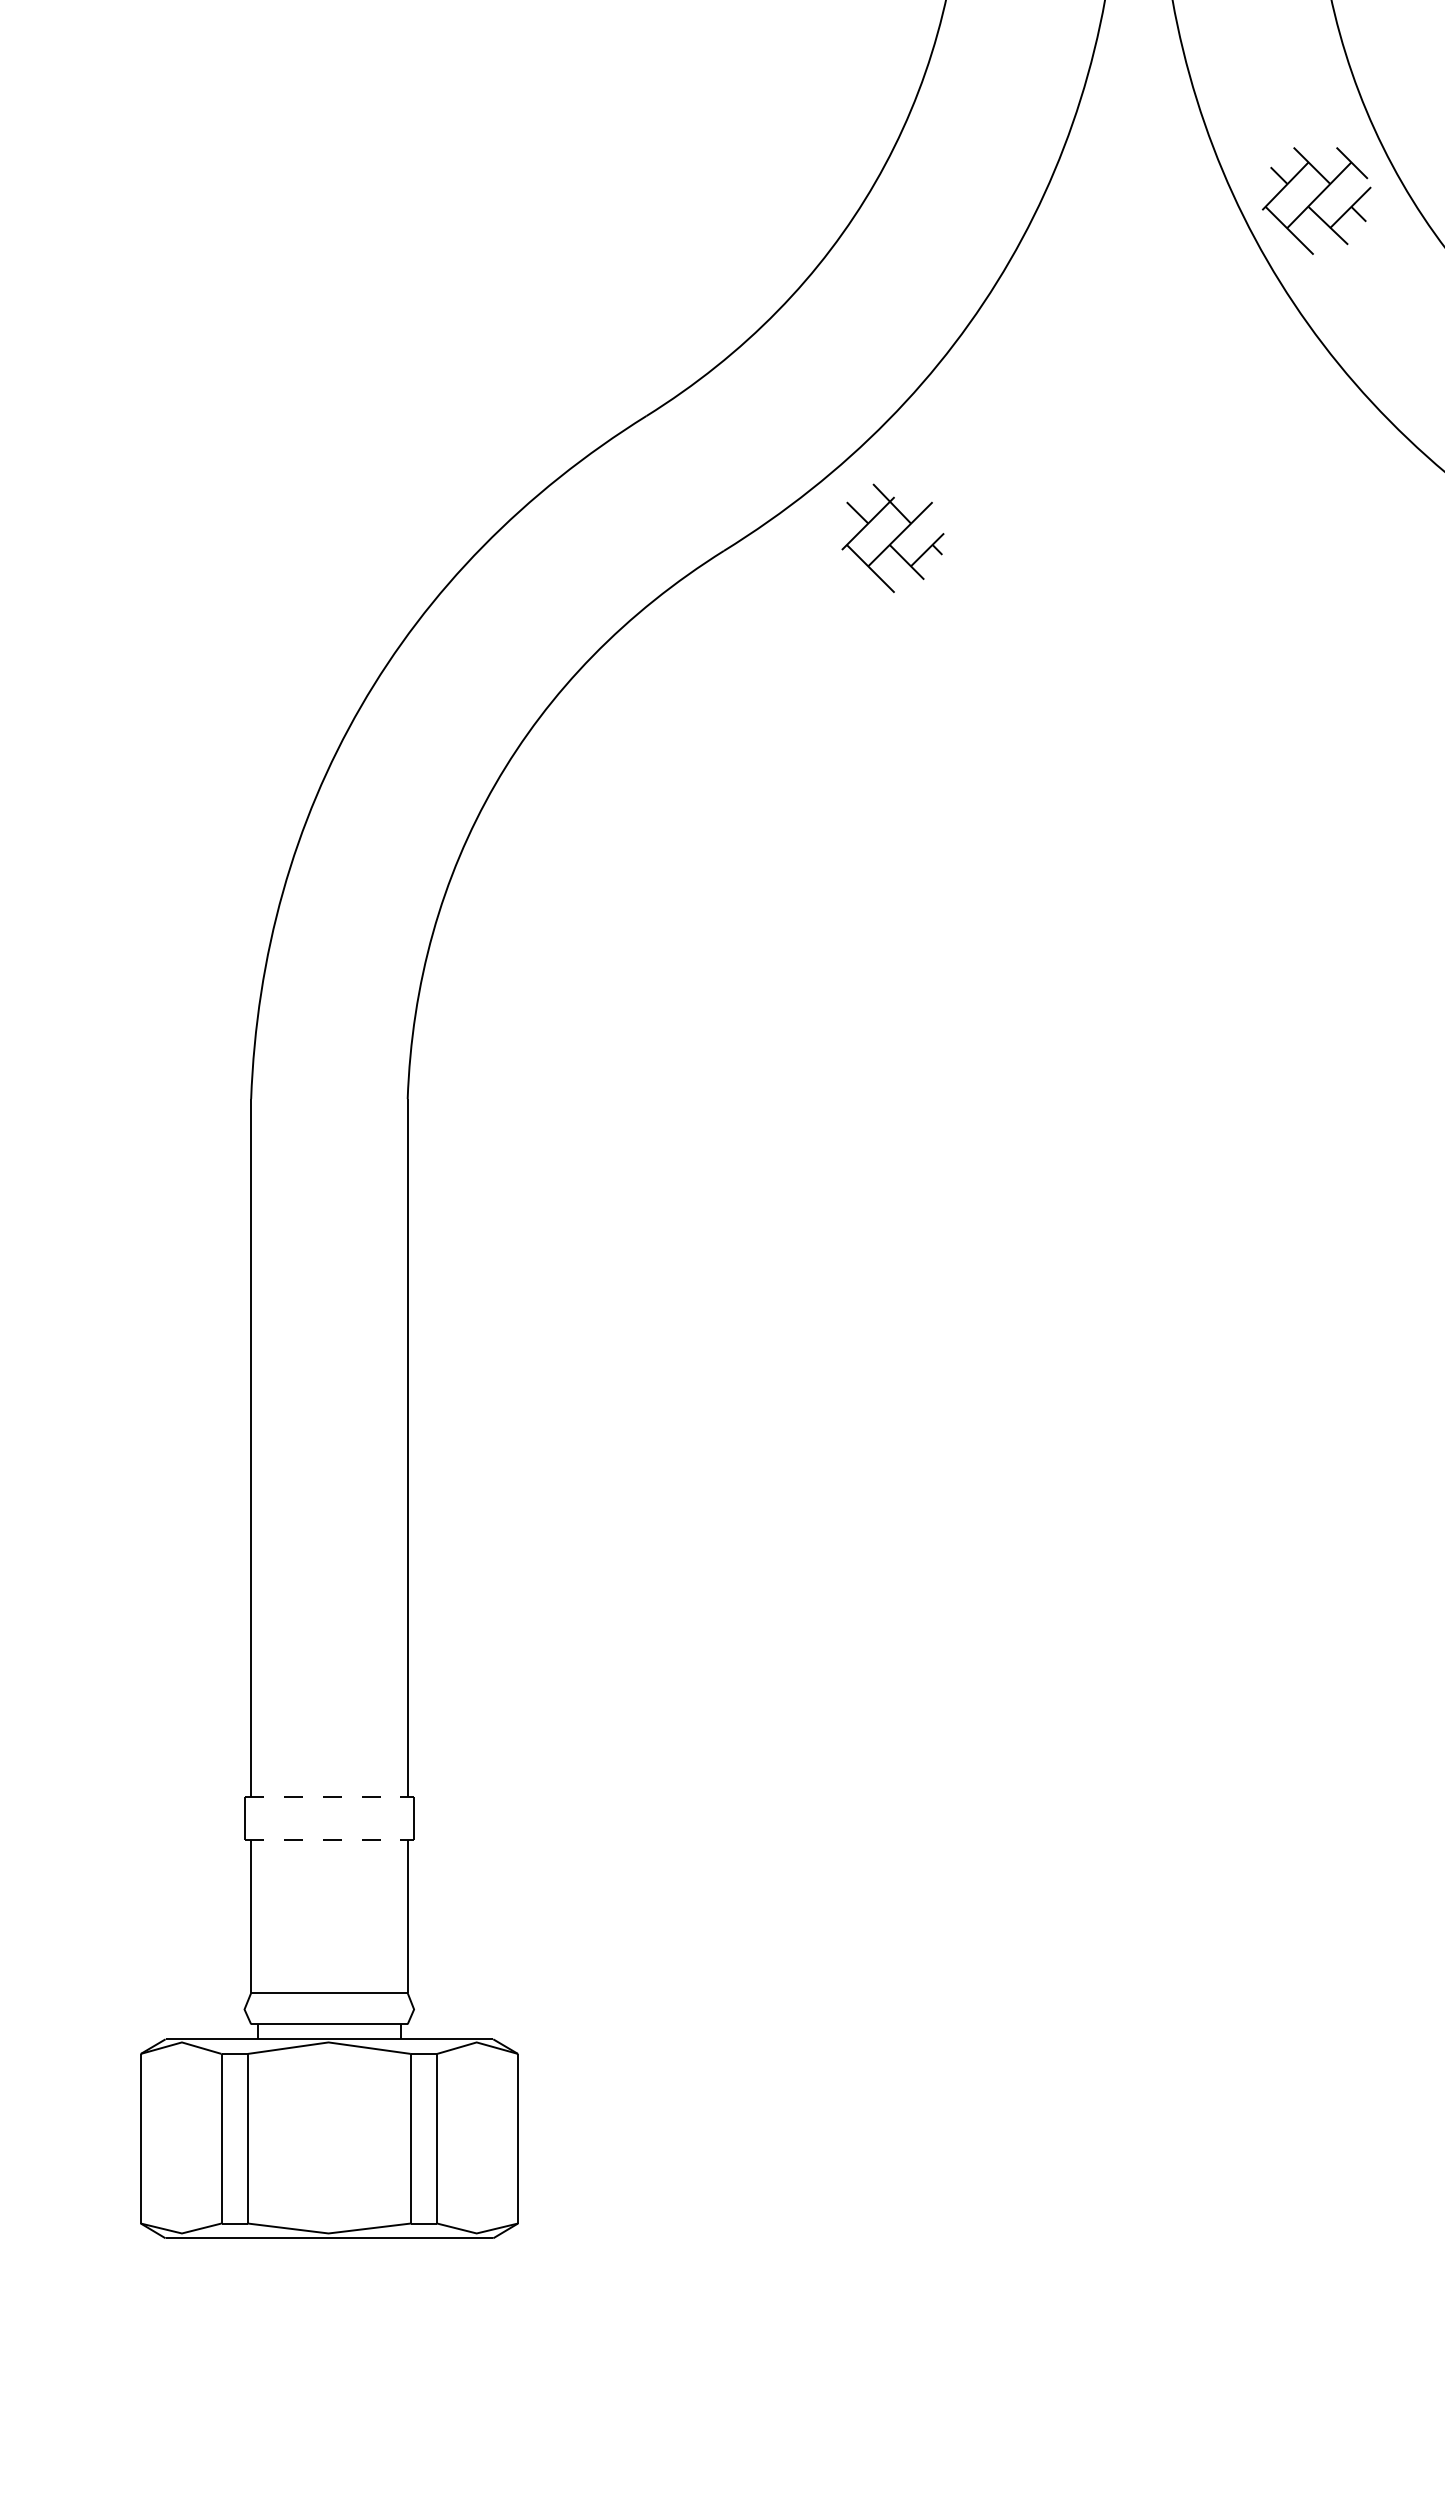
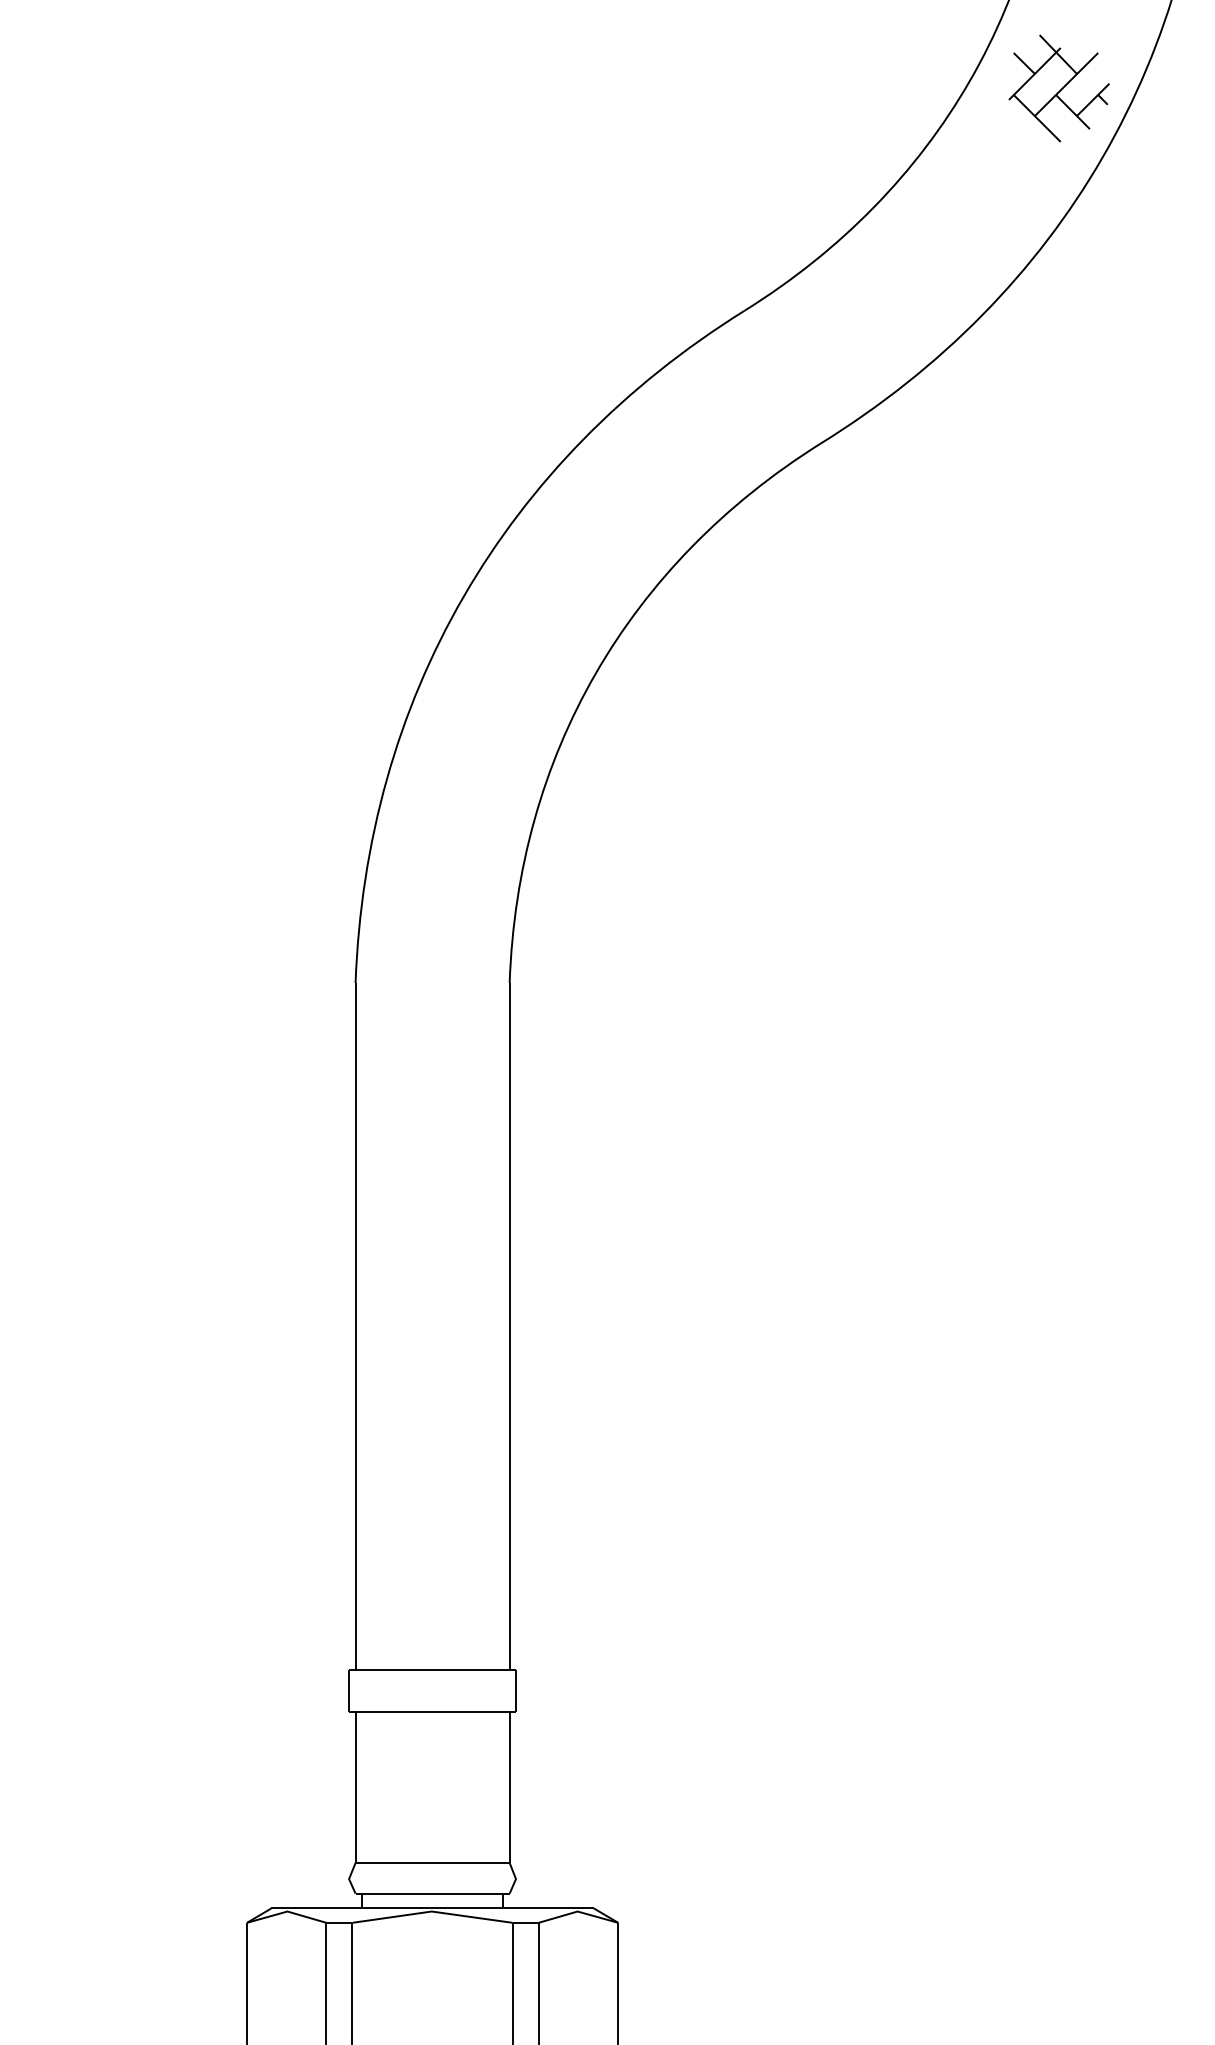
part: (892, 537) -> (1058, 87), moved
line: (329, 1797) -> (432, 1670), dashed -> solid
line: (329, 1840) -> (432, 1712), dashed -> solid

